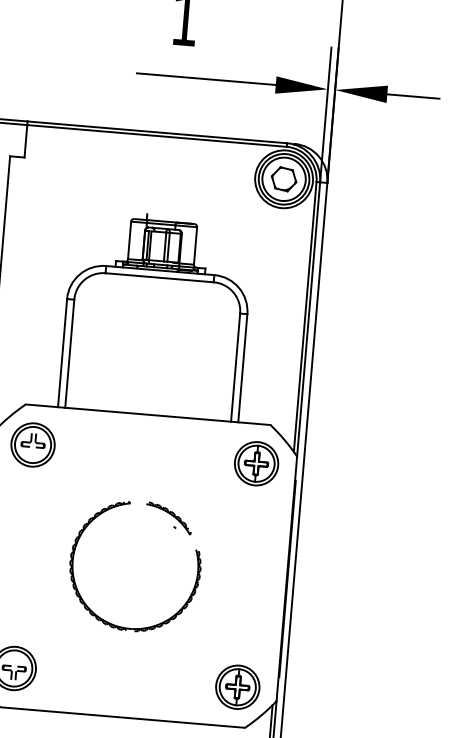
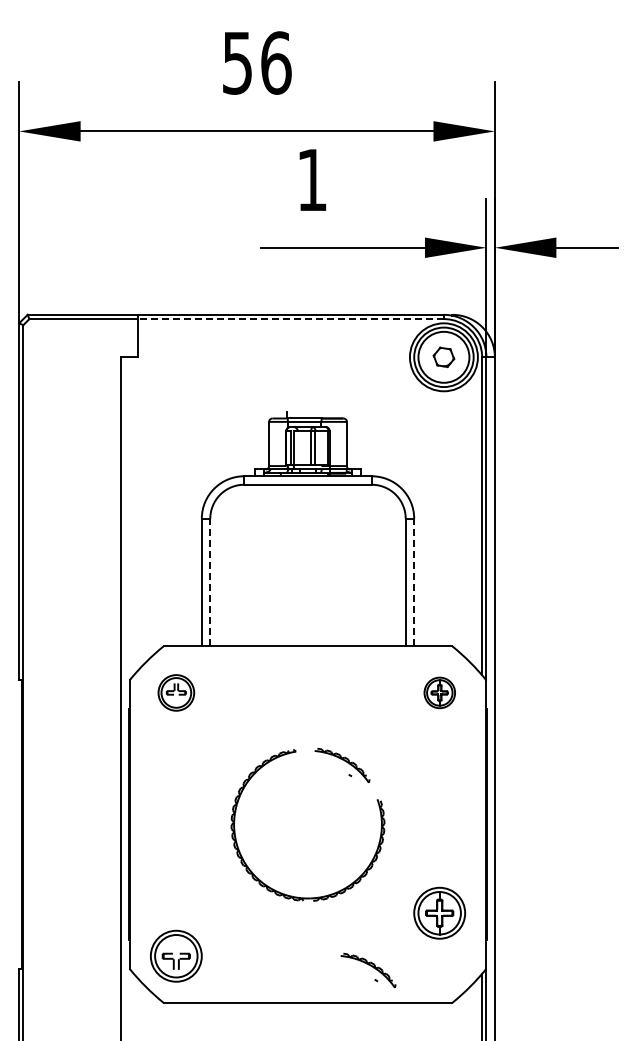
line: (157, 136) -> (291, 319), solid -> dashed
part: (283, 179) -> (443, 357), size x0.7
line: (69, 353) -> (210, 582), solid -> dashed
line: (243, 368) -> (414, 582), solid -> dashed
part: (33, 444) -> (176, 692), size x0.7
part: (256, 463) -> (439, 692), size x0.6
part: (237, 686) -> (439, 912), moved
part: (176, 694) -> (368, 970), added

